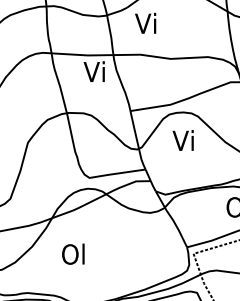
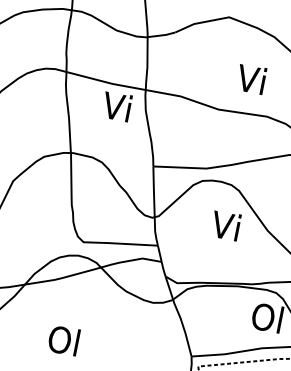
text: (145, 22) -> (251, 77), moved
text: (182, 140) -> (224, 225), moved
text: (73, 253) -> (64, 339), moved

